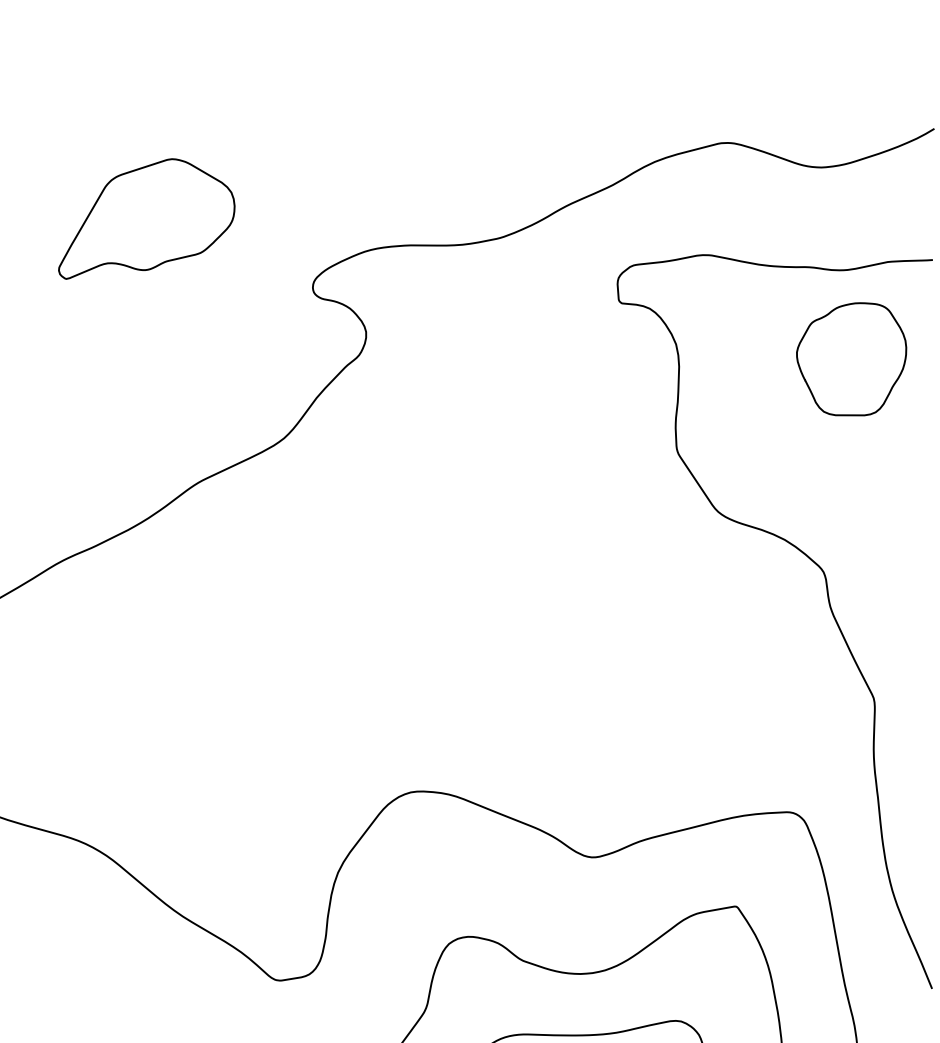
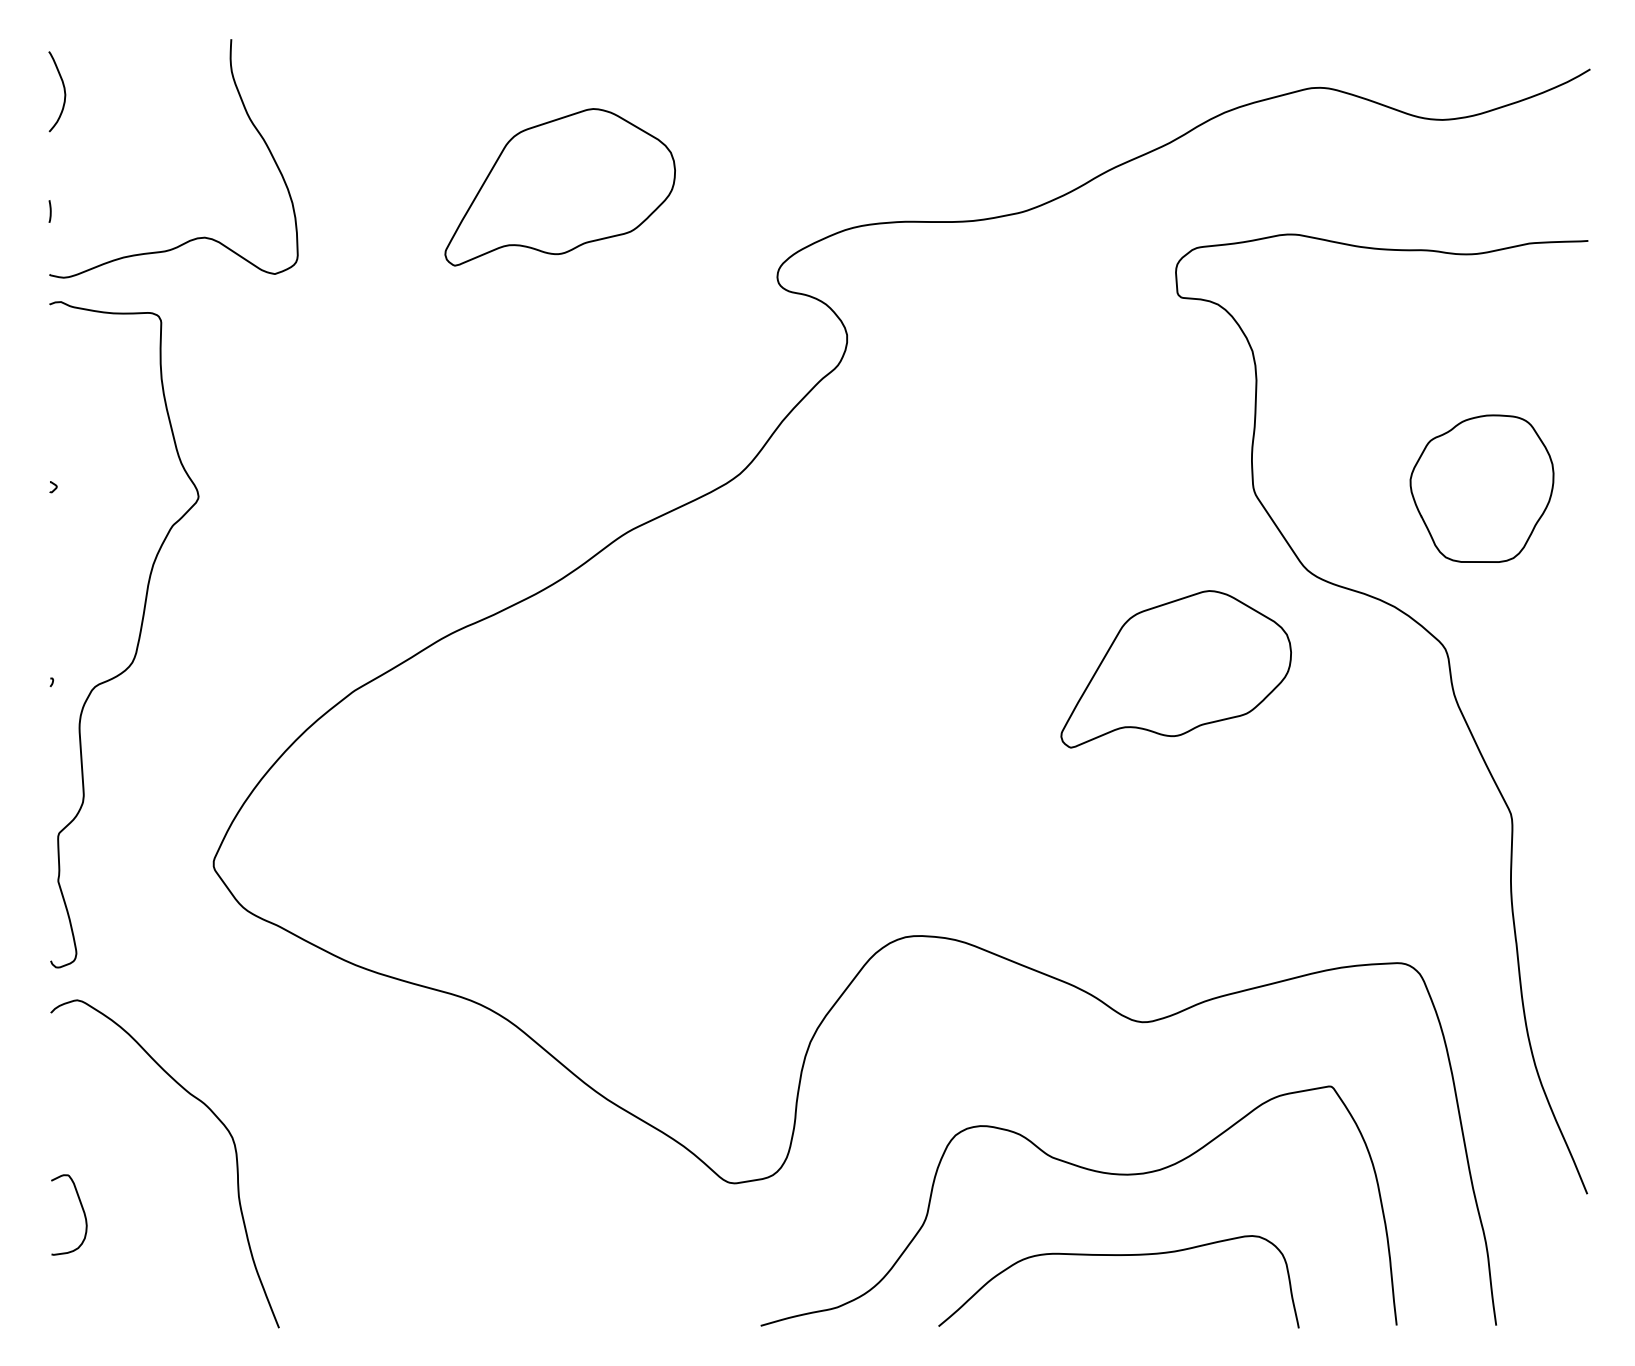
part: (851, 359) -> (1481, 488), moved
part: (617, 587) -> (1175, 669), added

